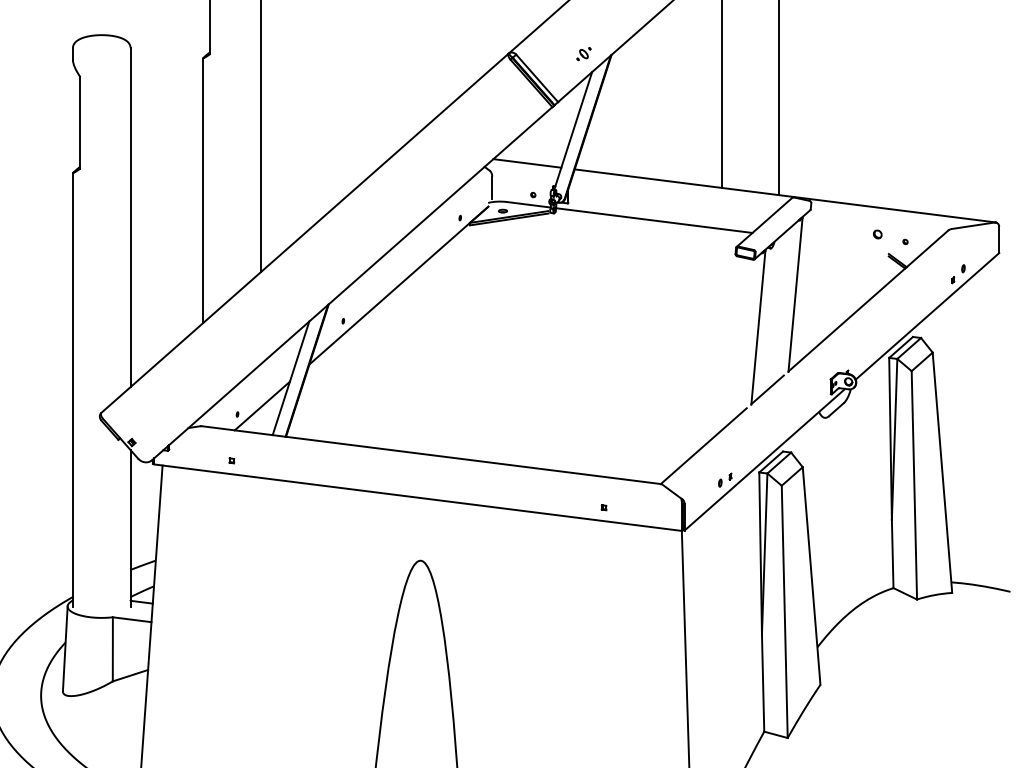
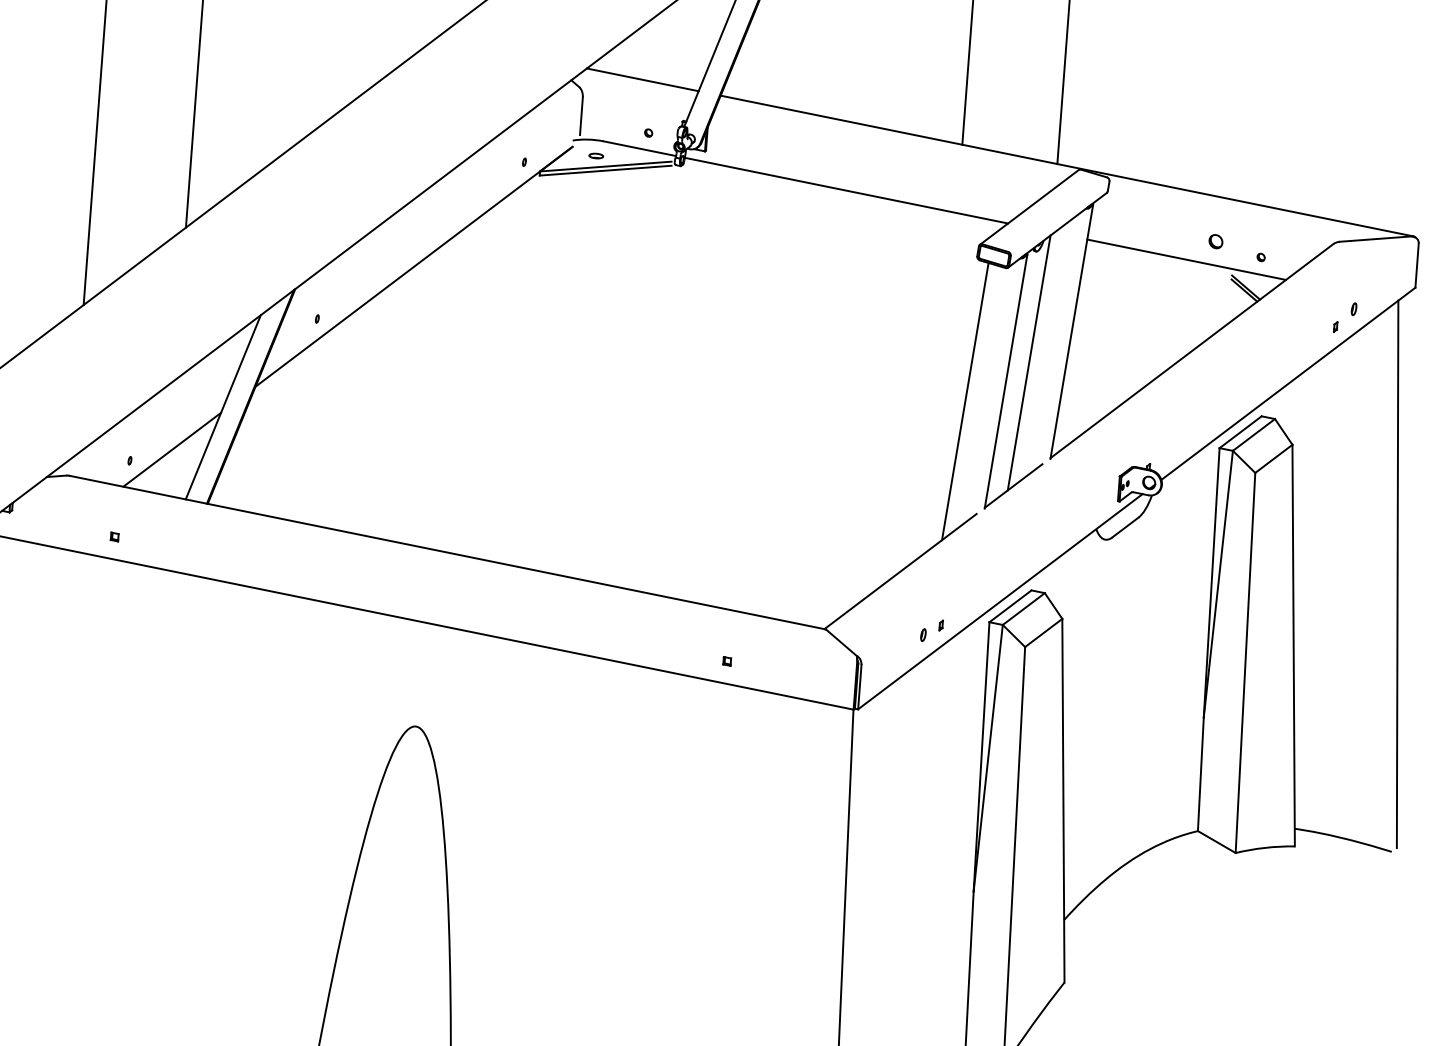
line: (860, 246) -> (1185, 259), added
line: (771, 315) -> (1029, 362), added
line: (734, 341) -> (964, 401), added
line: (1001, 425) -> (1397, 574), added

